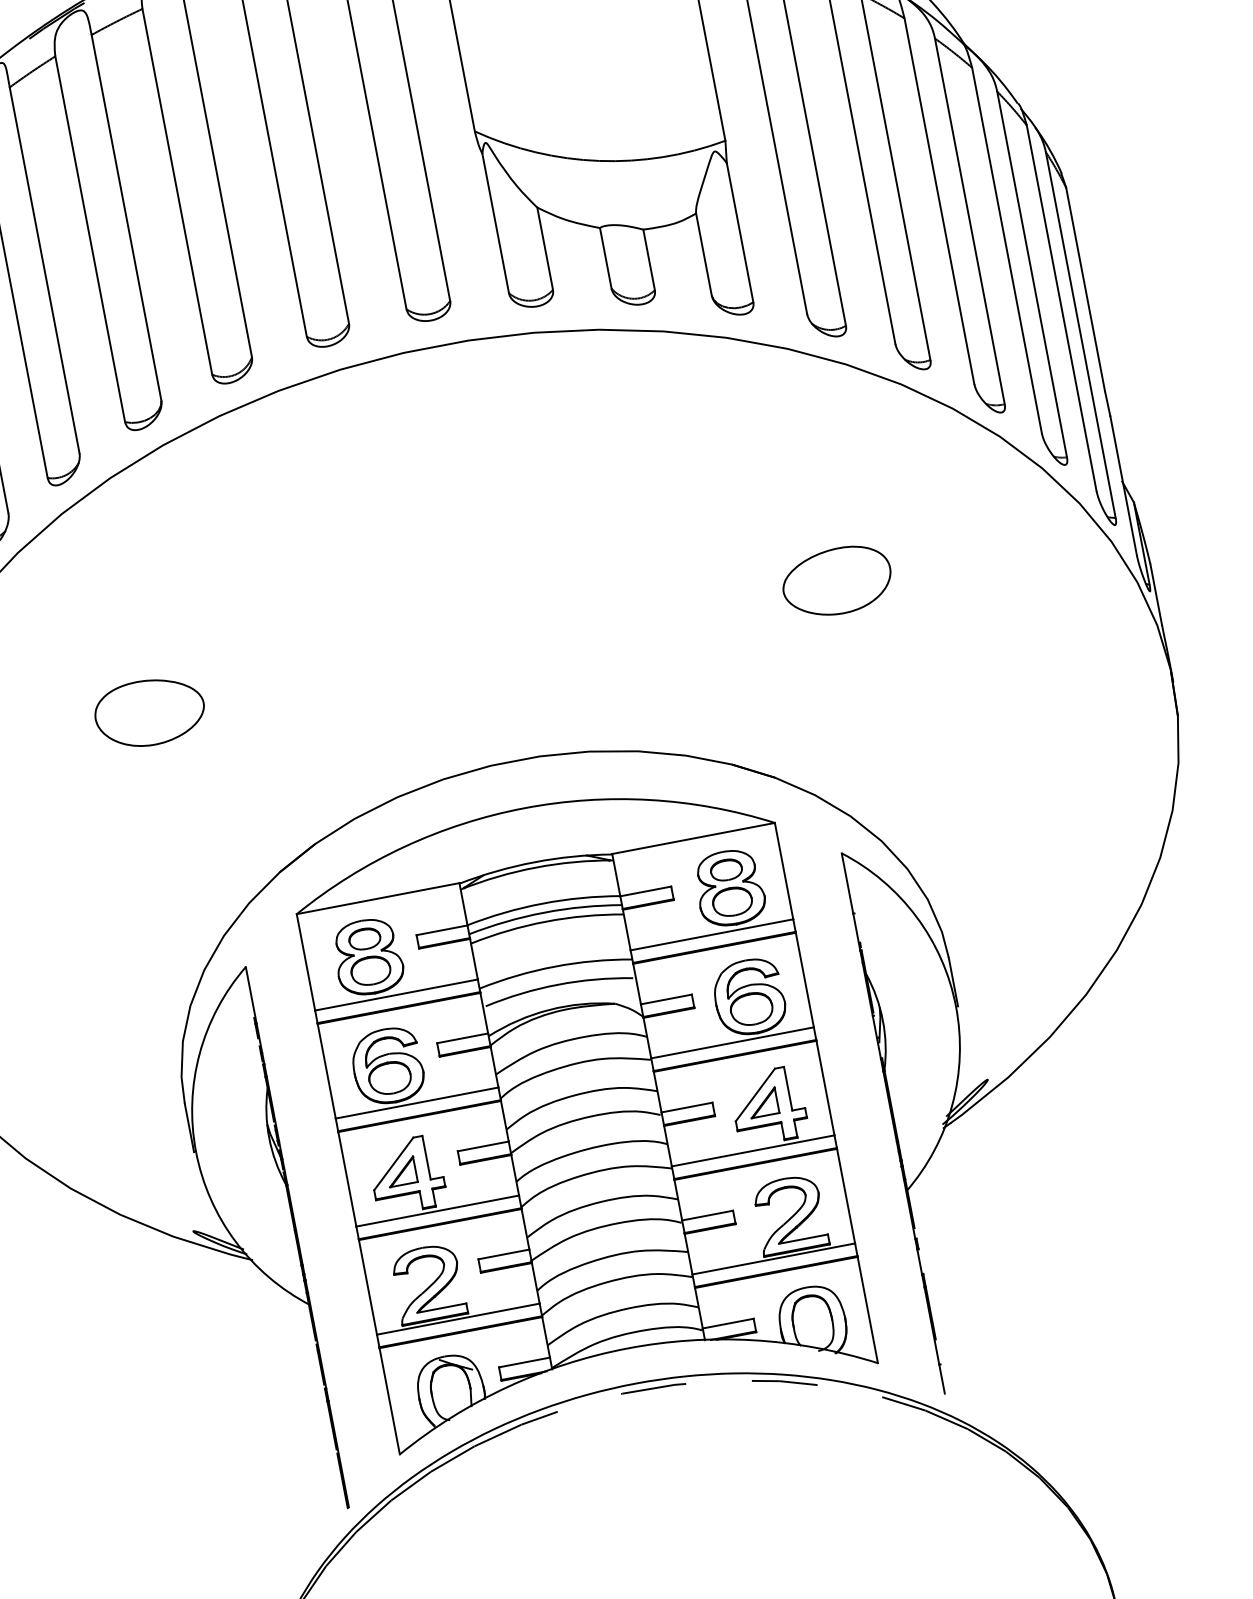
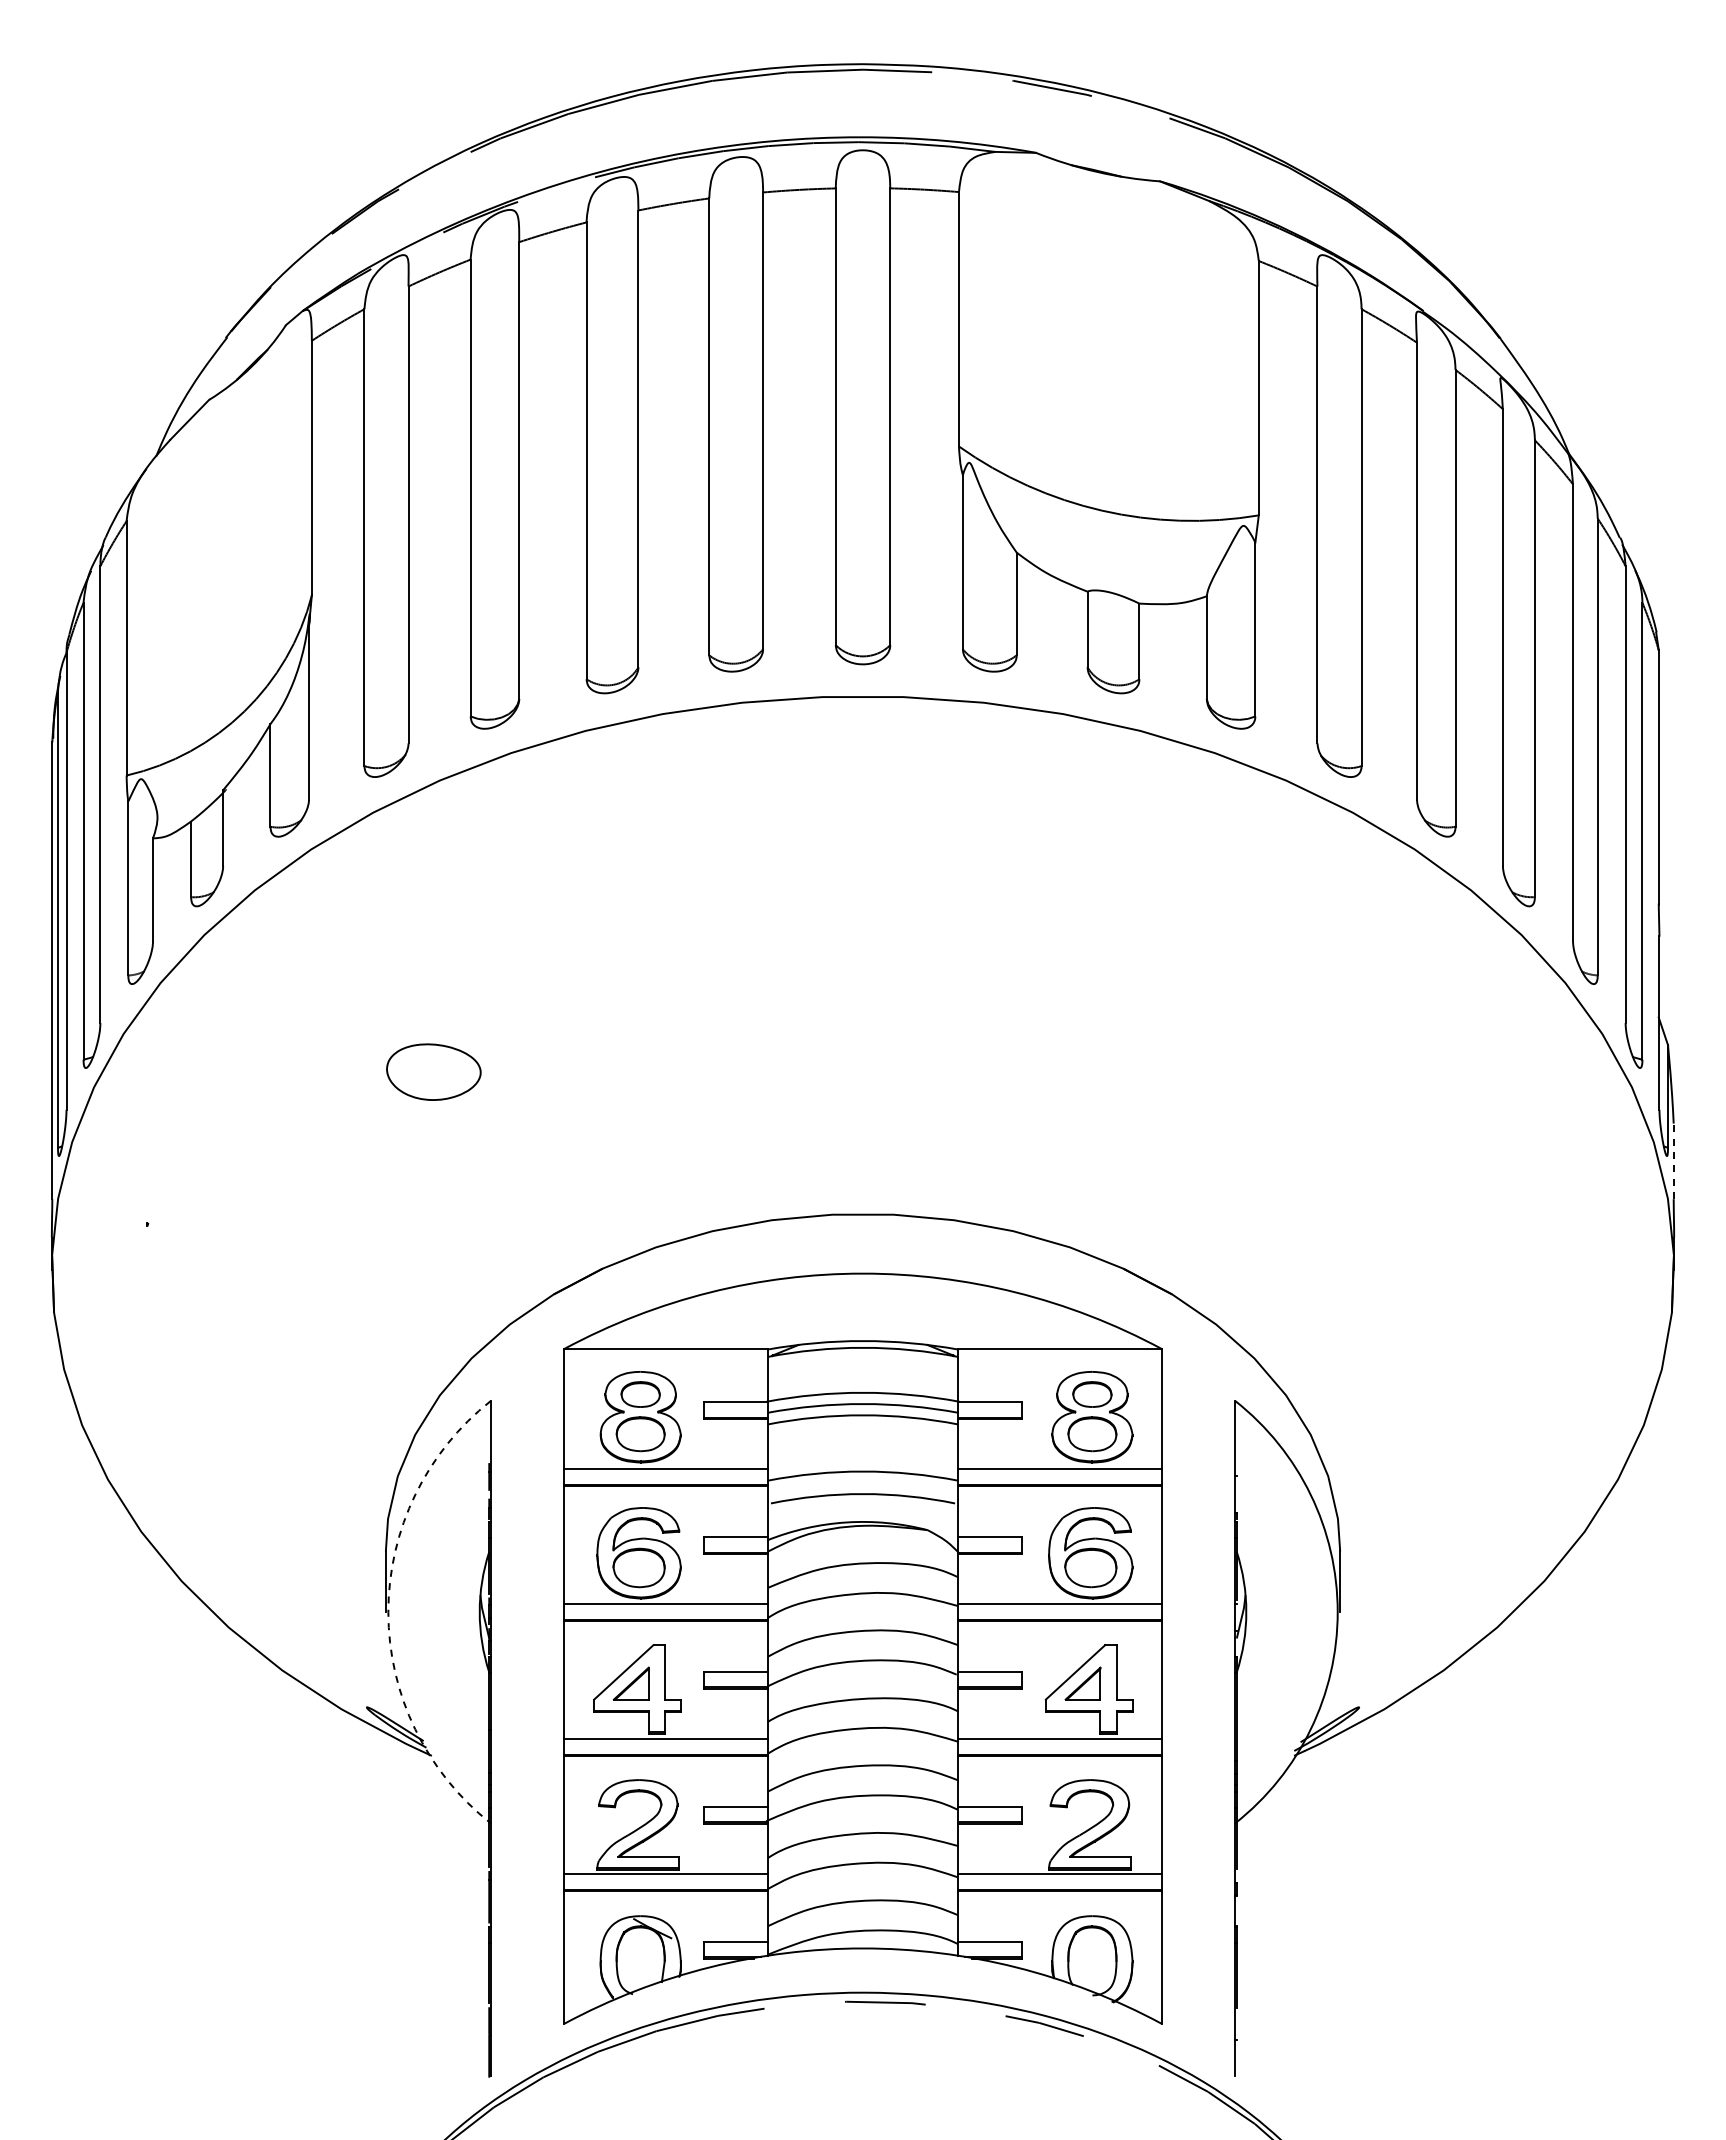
part: (836, 581) -> (1291, 1071), removed
line: (1156, 594) -> (1673, 1161), solid -> dashed
part: (149, 712) -> (433, 1071), size x0.7
arc: (196, 1152) -> (388, 1612), solid -> dashed

